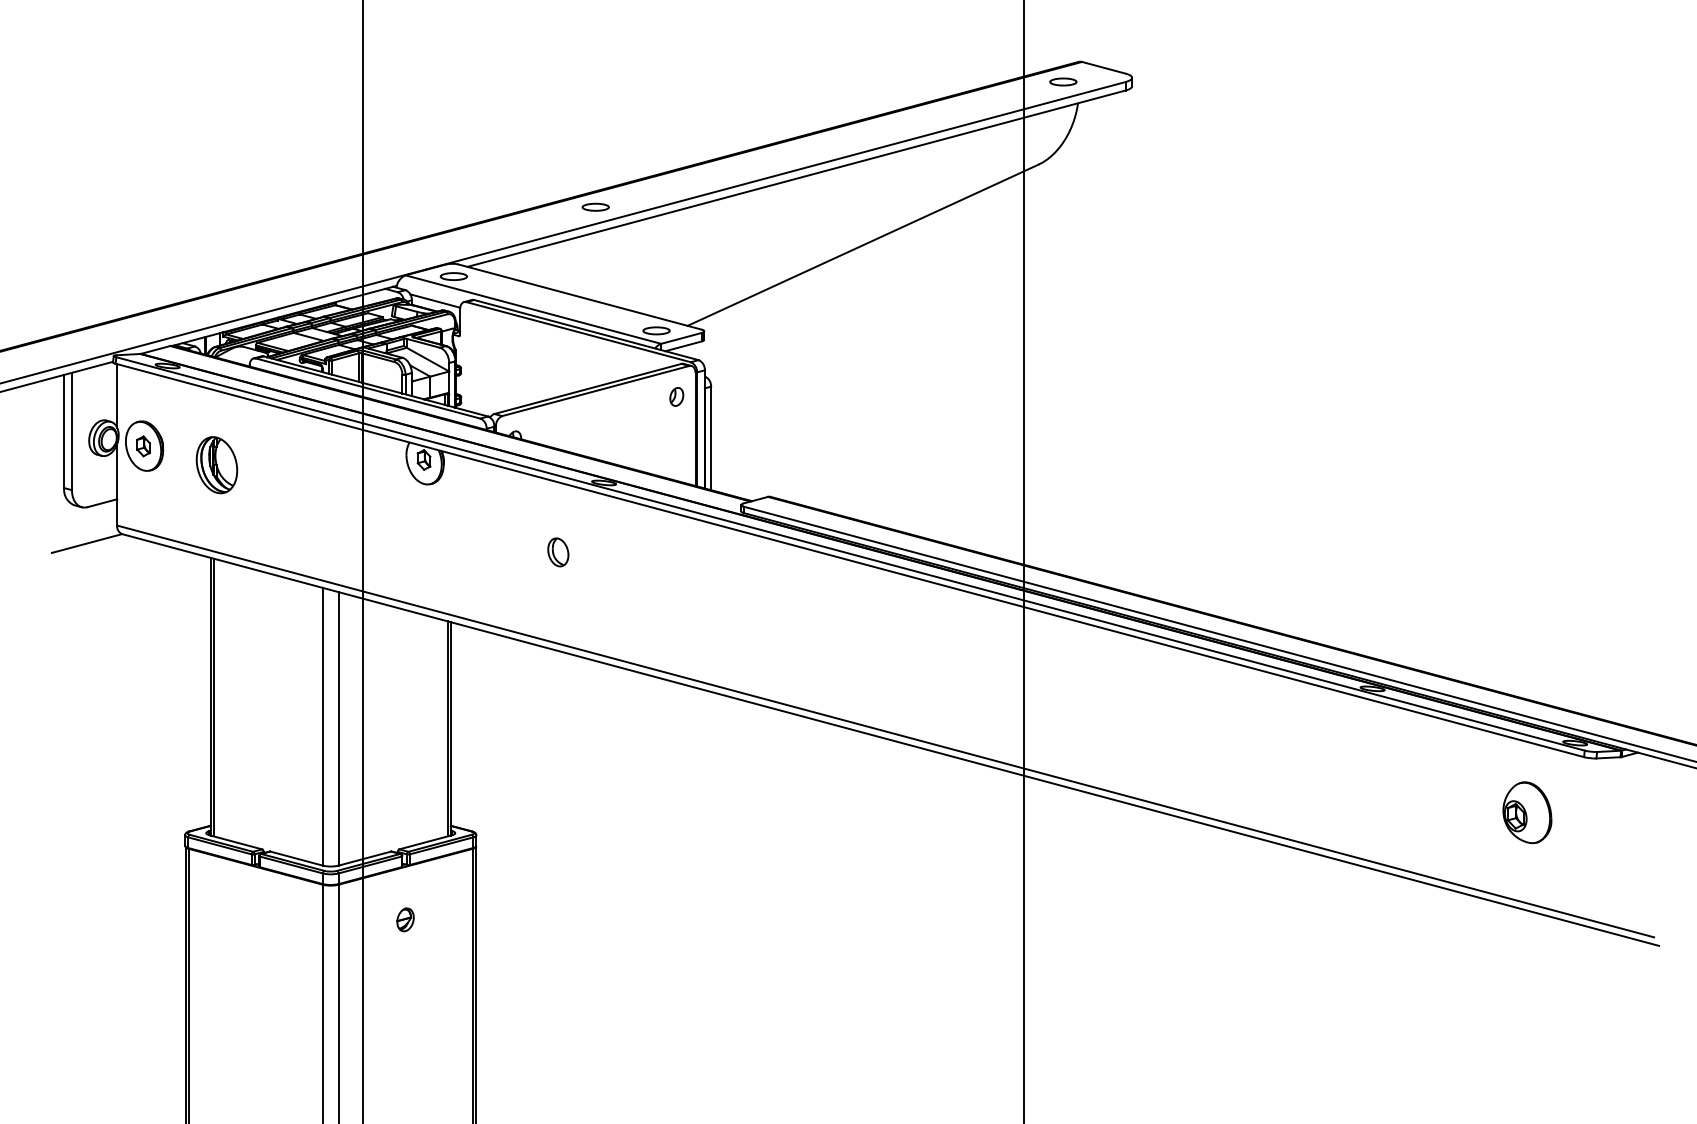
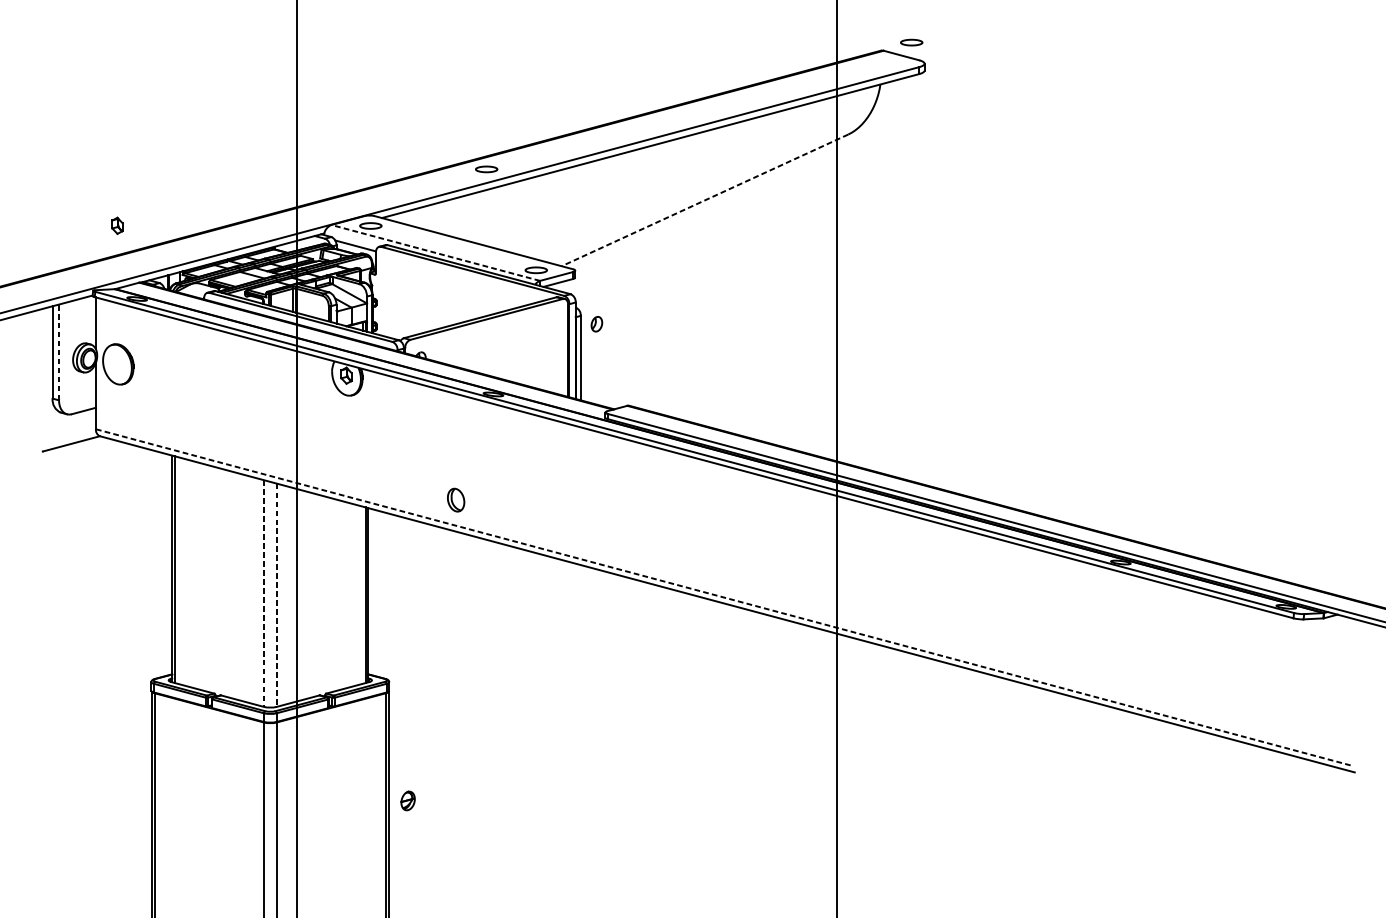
part: (1063, 81) -> (911, 42), moved
line: (862, 245) -> (704, 200), solid -> dashed
line: (532, 309) -> (435, 252), solid -> dashed
part: (676, 396) -> (596, 323), moved
line: (71, 431) -> (58, 352), solid -> dashed
part: (143, 446) -> (117, 225), moved
part: (216, 465) -> (177, 380), removed
part: (558, 552) -> (456, 500), moved
line: (322, 726) -> (263, 593), solid -> dashed
line: (338, 728) -> (276, 594), solid -> dashed
line: (885, 731) -> (723, 597), solid -> dashed
part: (1527, 812) -> (1247, 663), removed
part: (405, 919) -> (408, 800), moved

